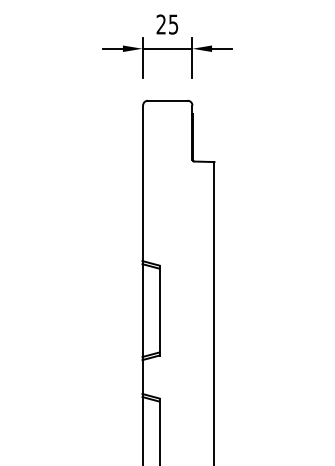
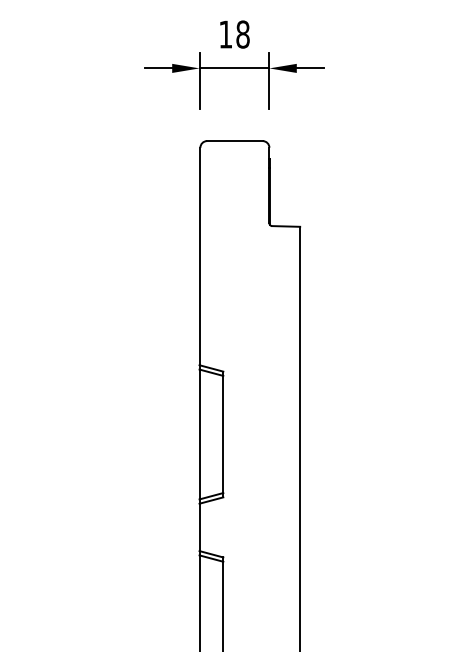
text: (167, 24) -> (234, 34), 25 -> 18

